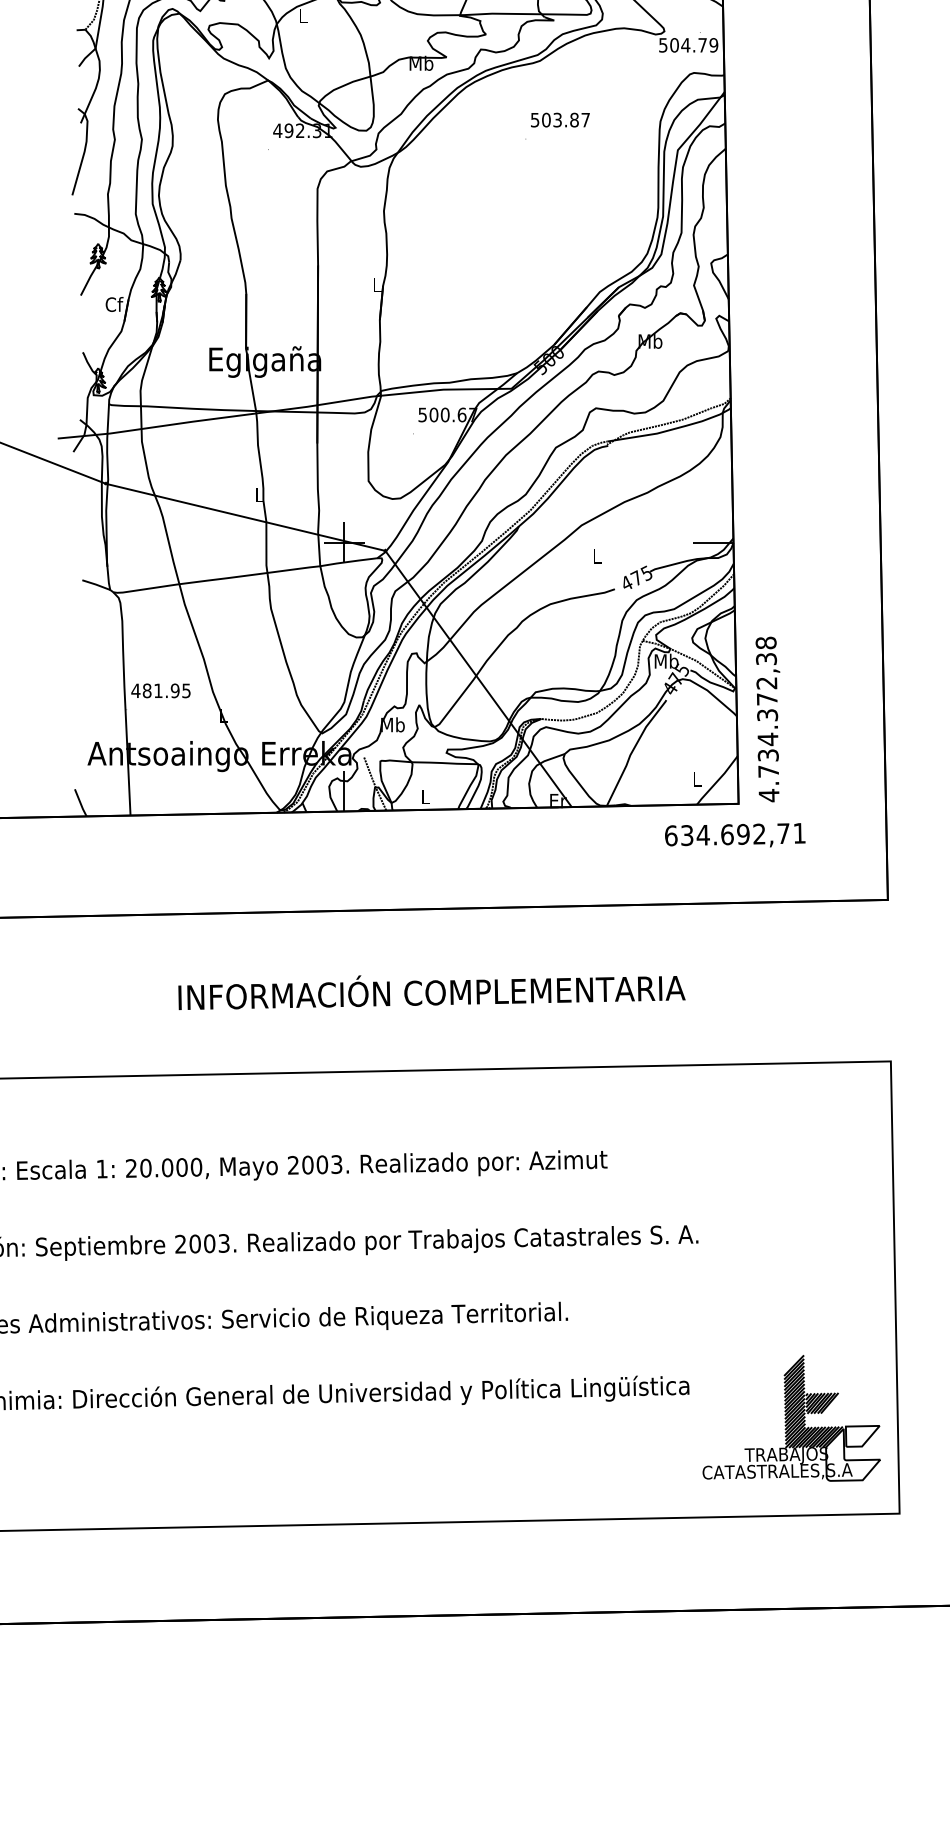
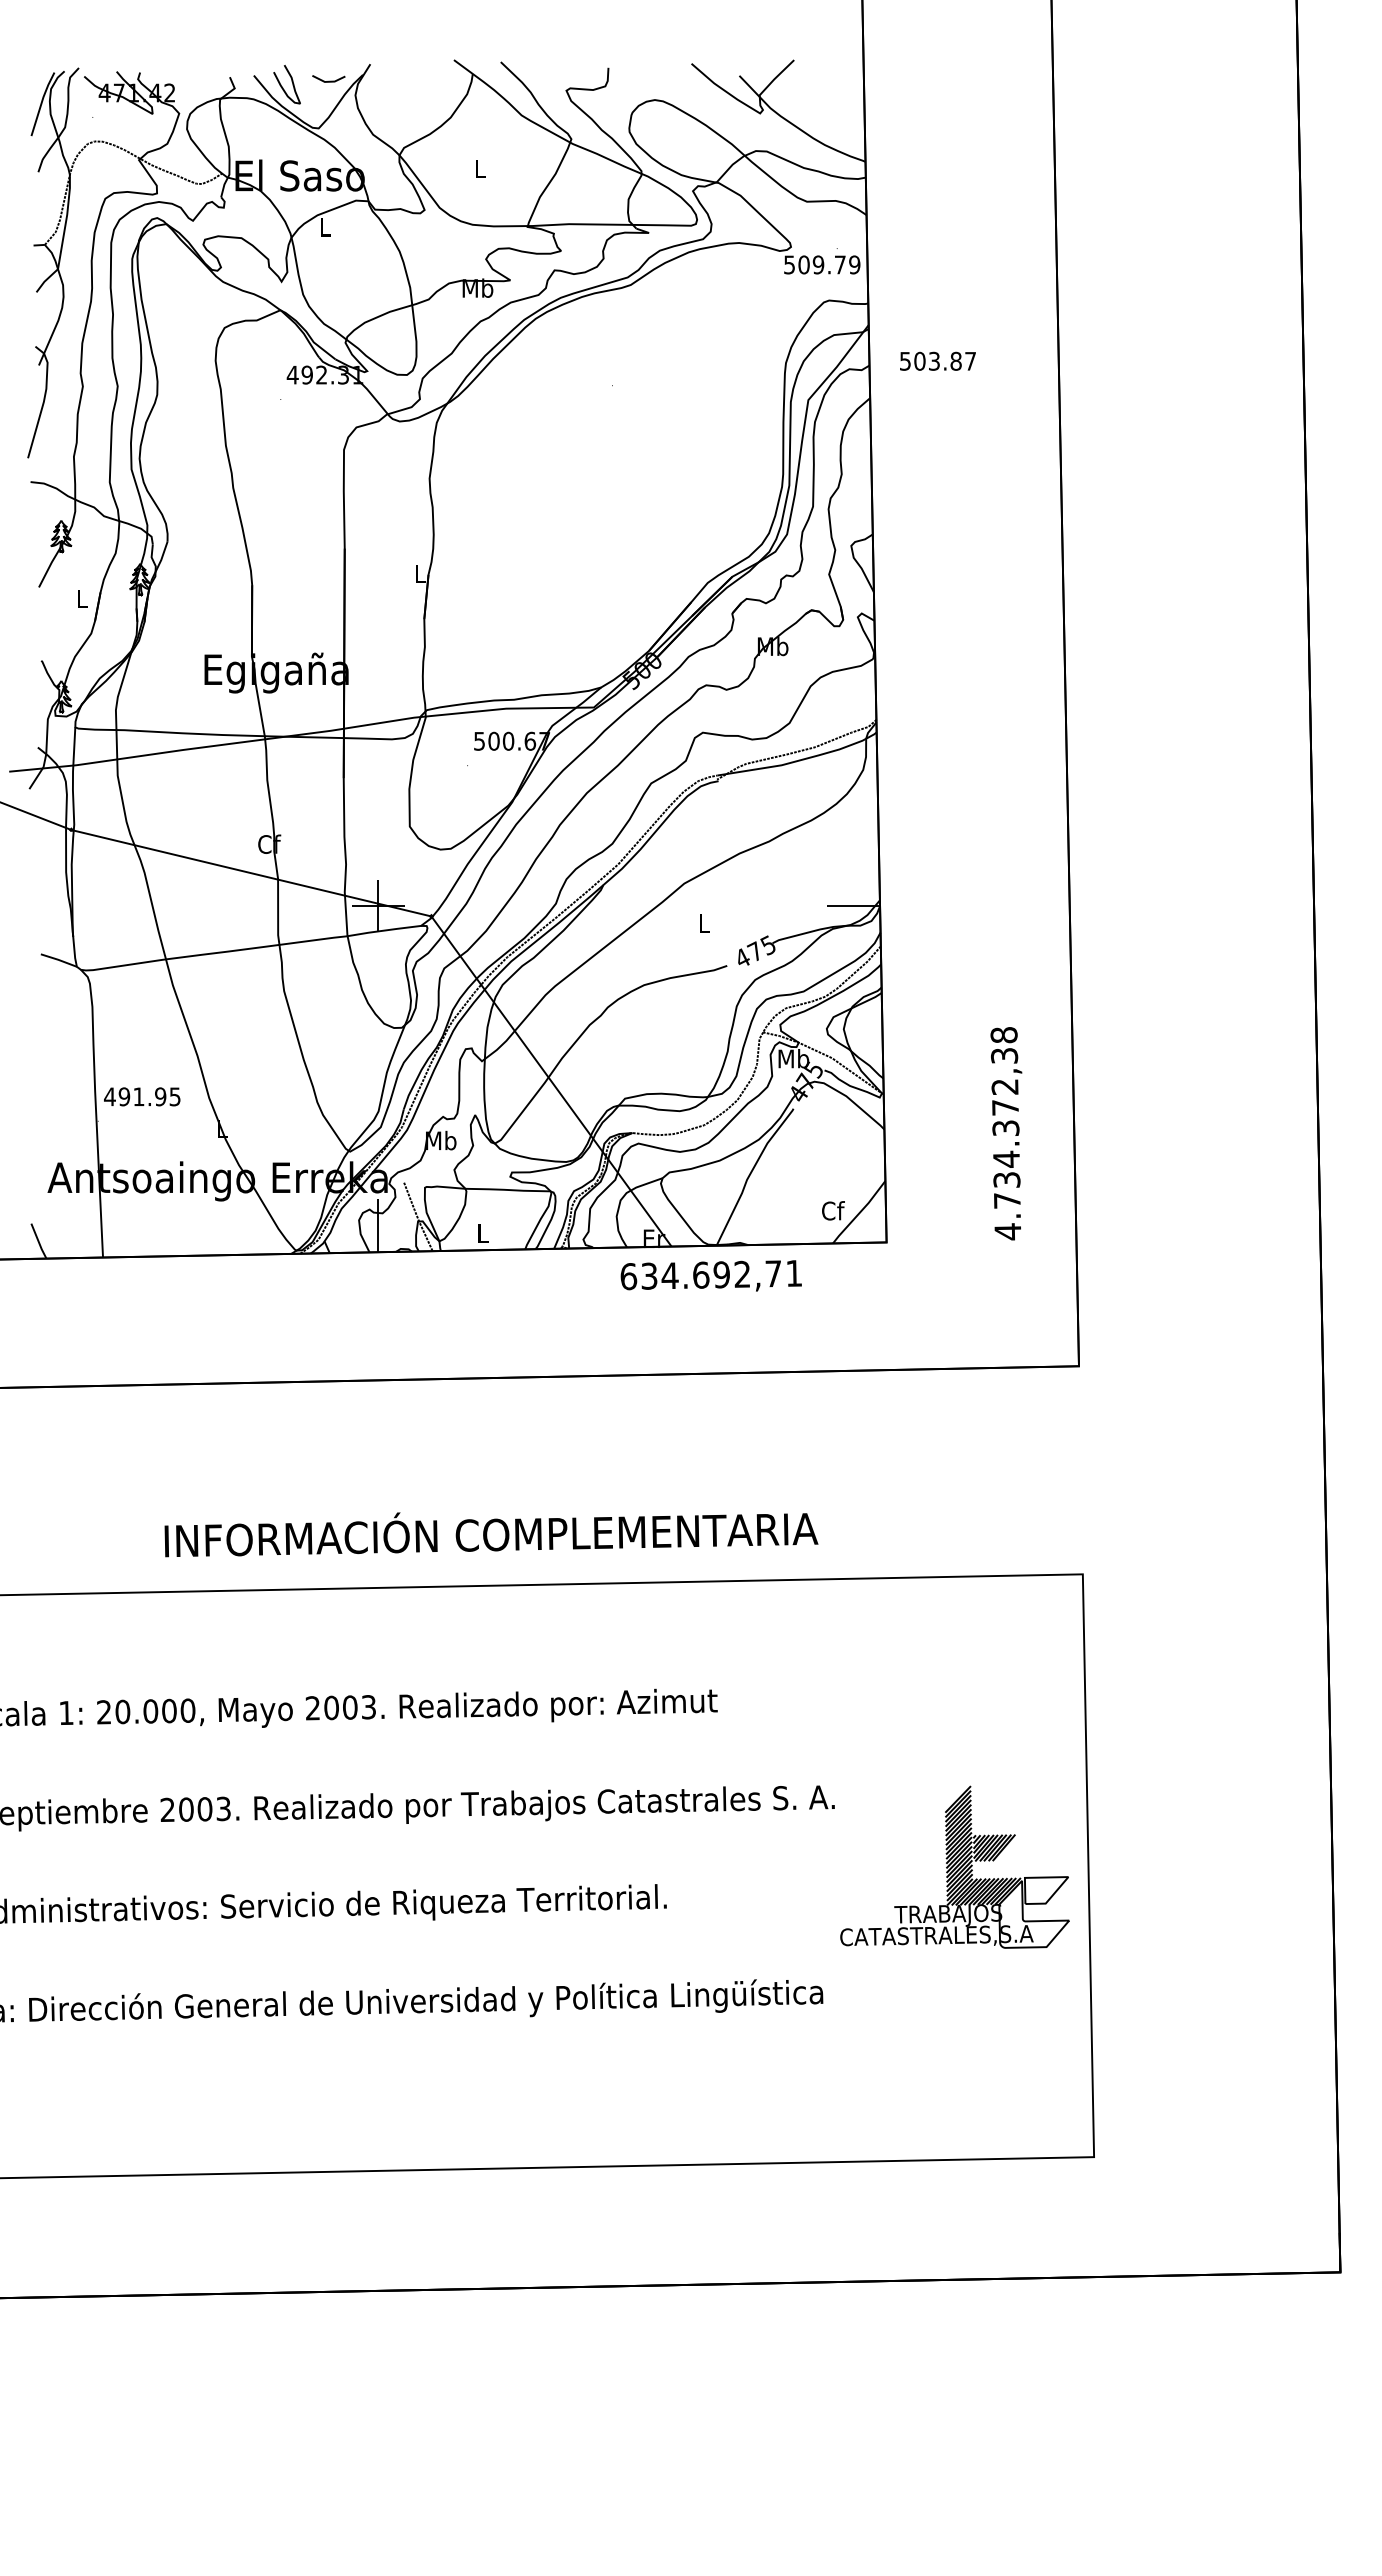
text: (685, 44) -> (818, 264), 504.79 -> 509.79
text: (560, 119) -> (937, 360), moved
text: (114, 304) -> (82, 598), Cf -> L
text: (259, 494) -> (269, 843), L -> Cf
text: (147, 690) -> (124, 1096), 481.95 -> 491.95
text: (768, 719) -> (1006, 1133), moved
text: (697, 779) -> (833, 1210), L -> Cf
text: (734, 834) -> (710, 1275), moved
text: (431, 992) -> (491, 1534), moved
part: (791, 1417) -> (954, 1866), moved

